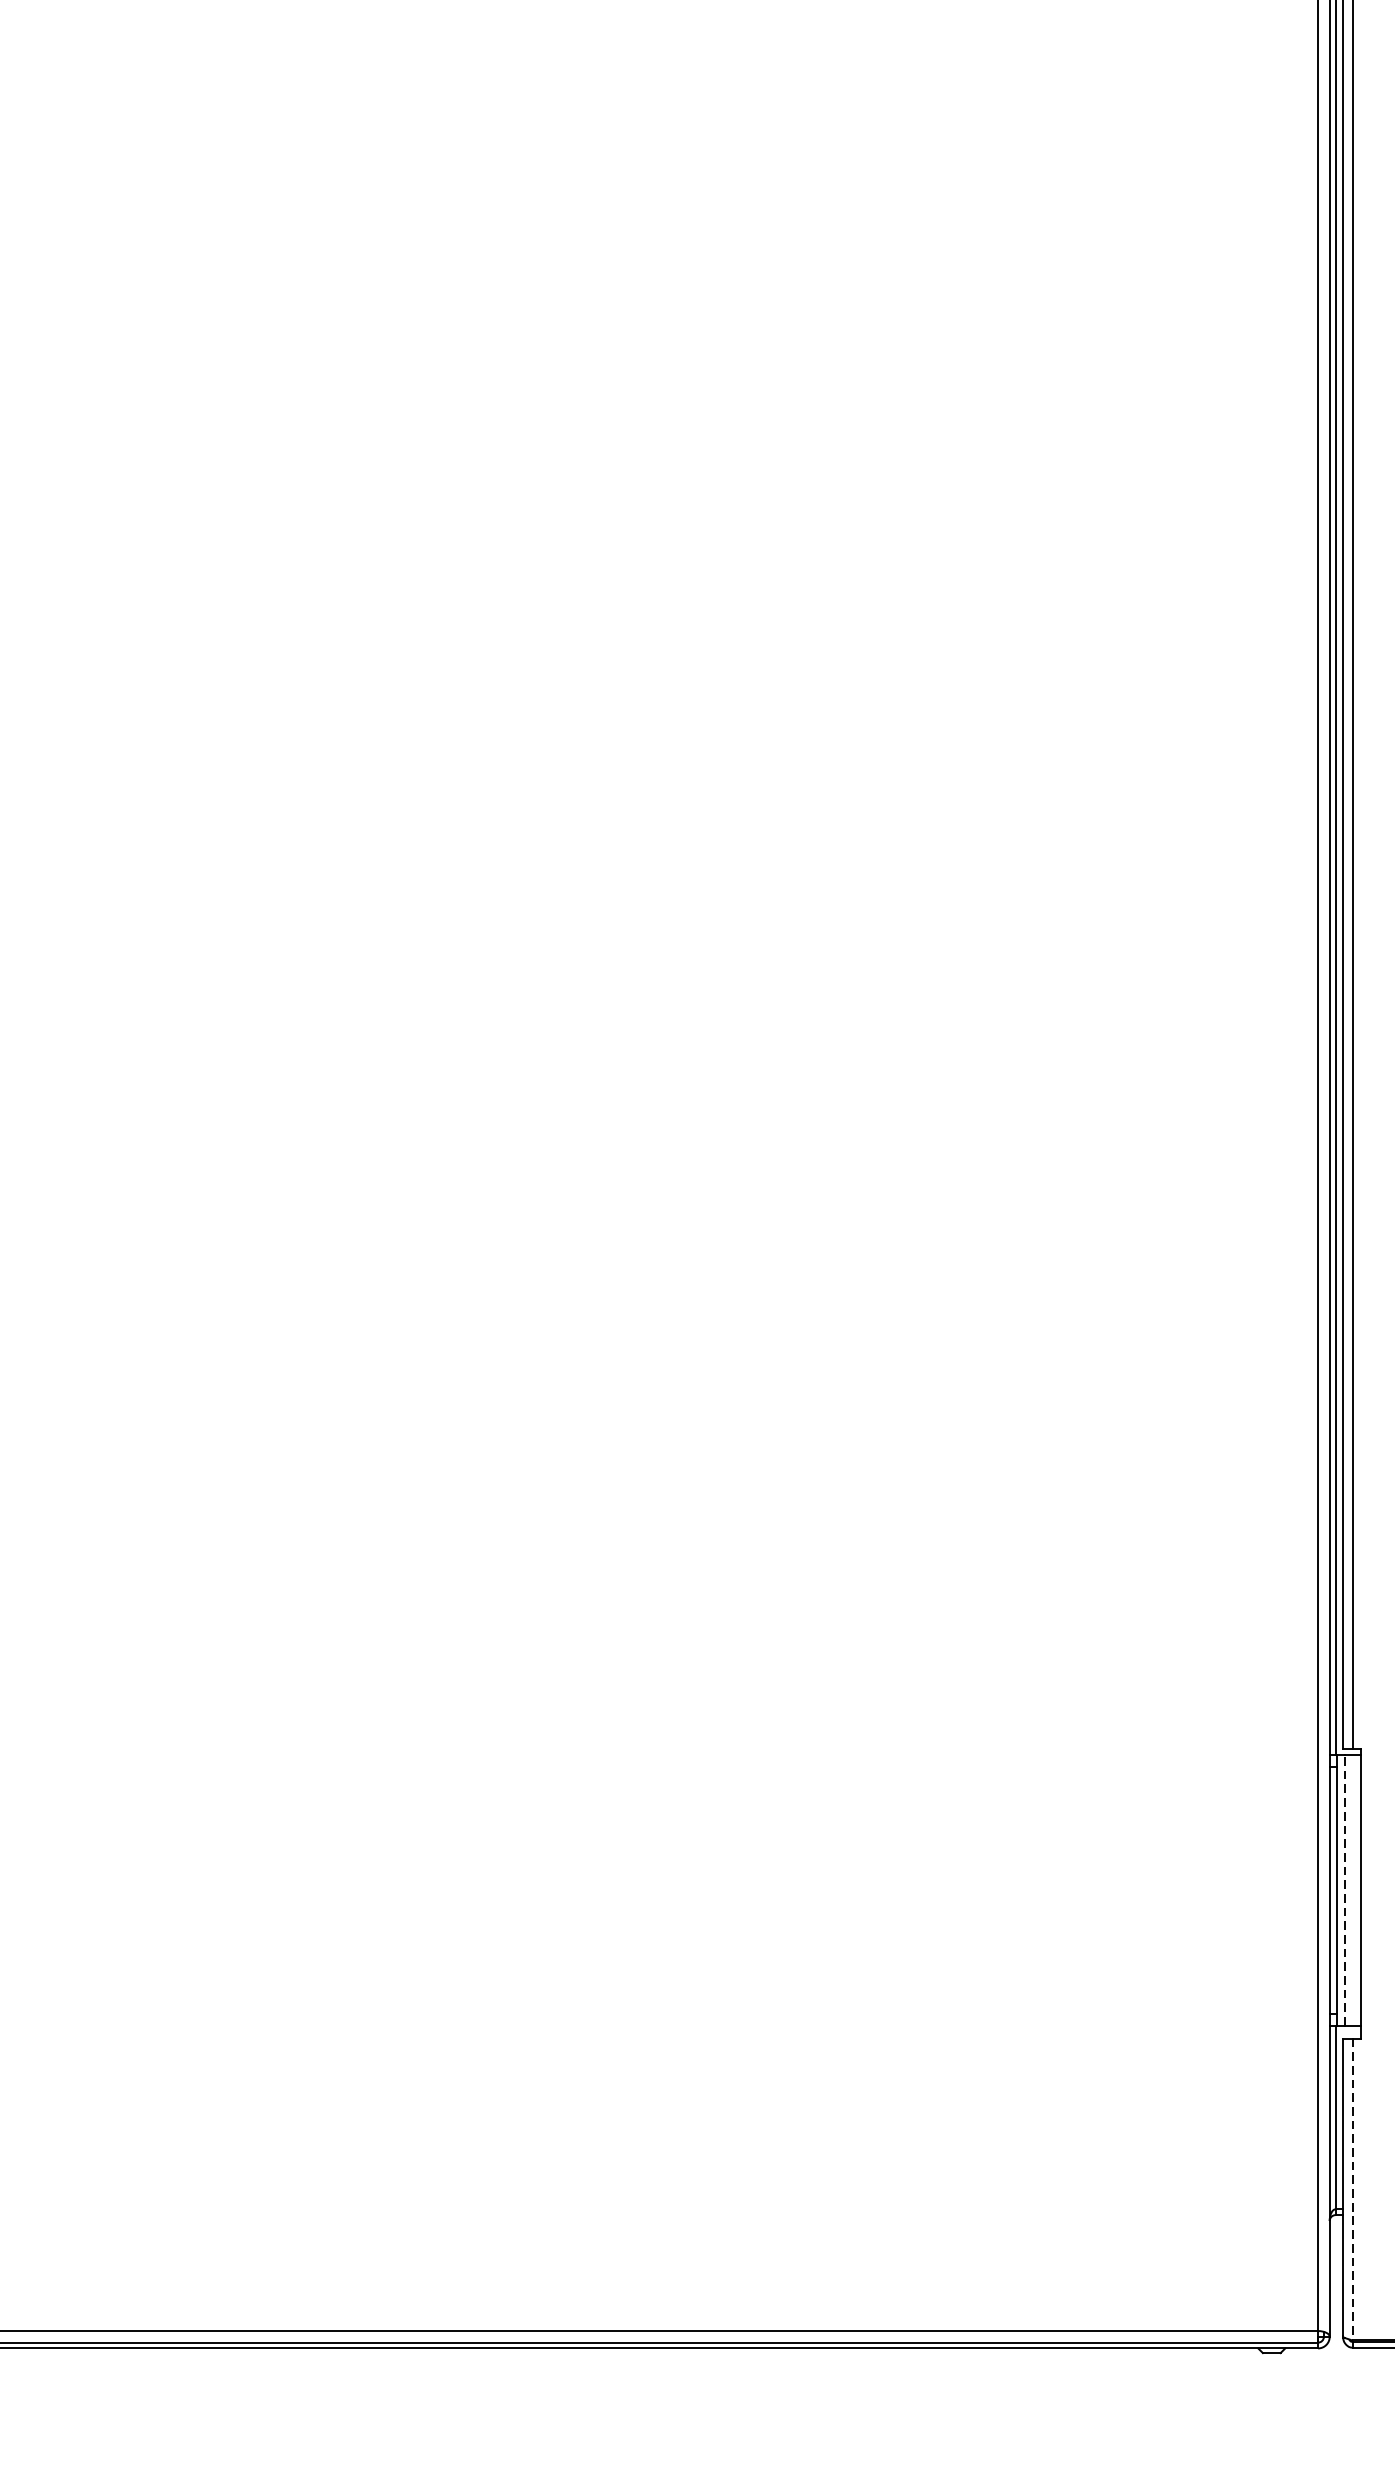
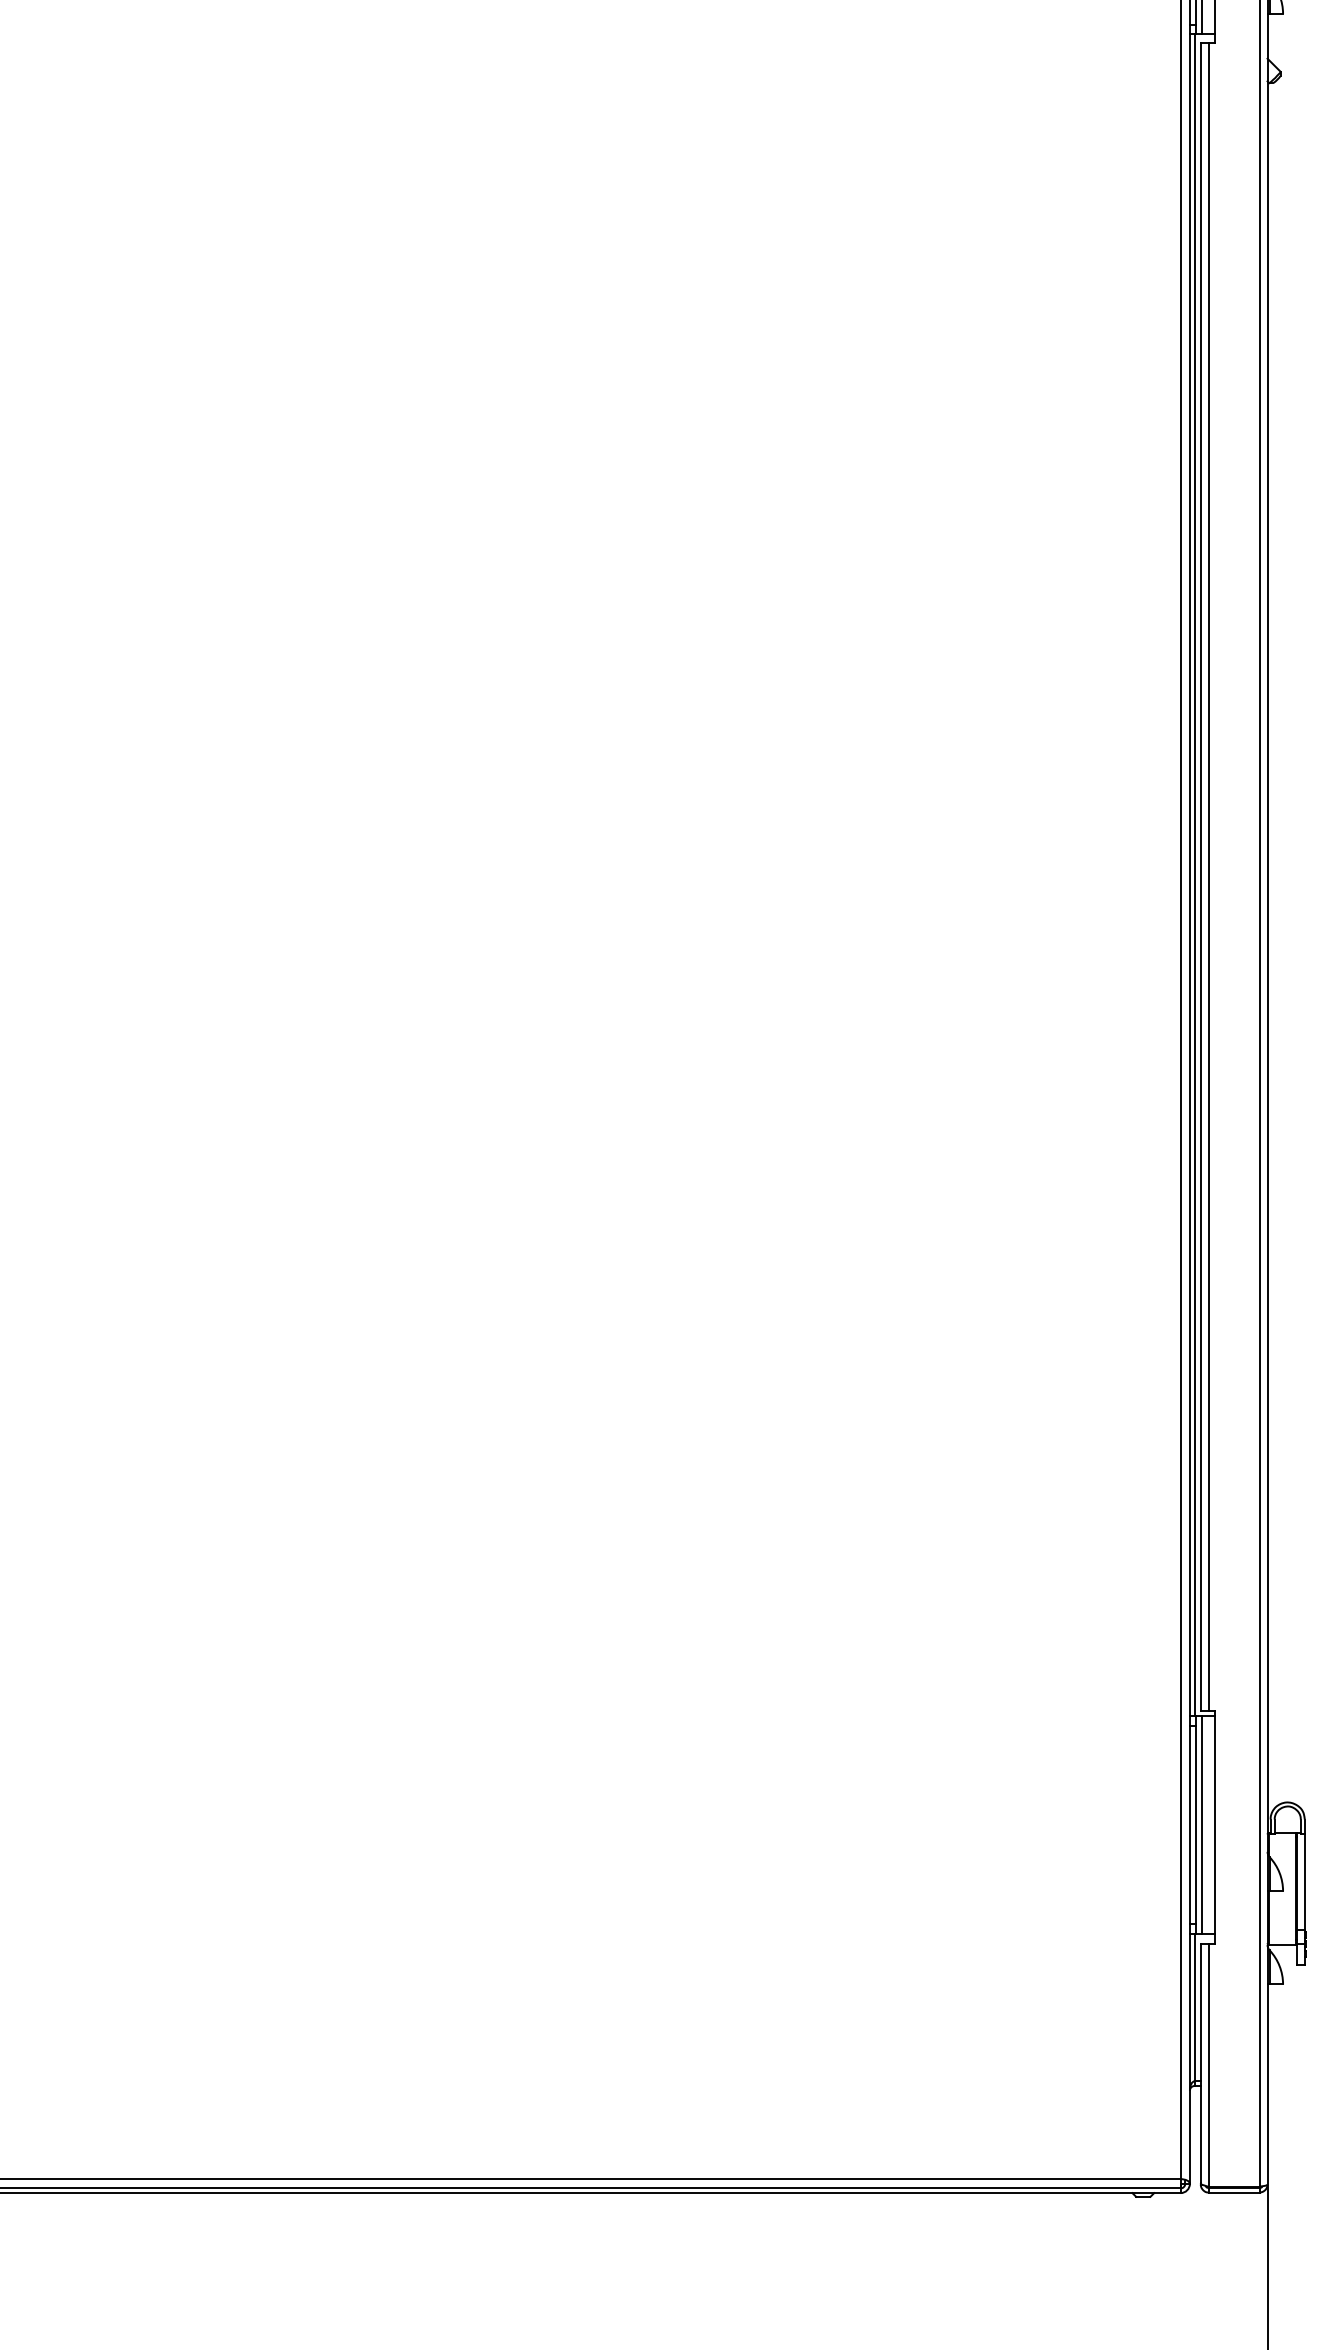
line: (1345, 1891) -> (1202, 1825), dashed -> solid
line: (1352, 2189) -> (1208, 2065), dashed -> solid

